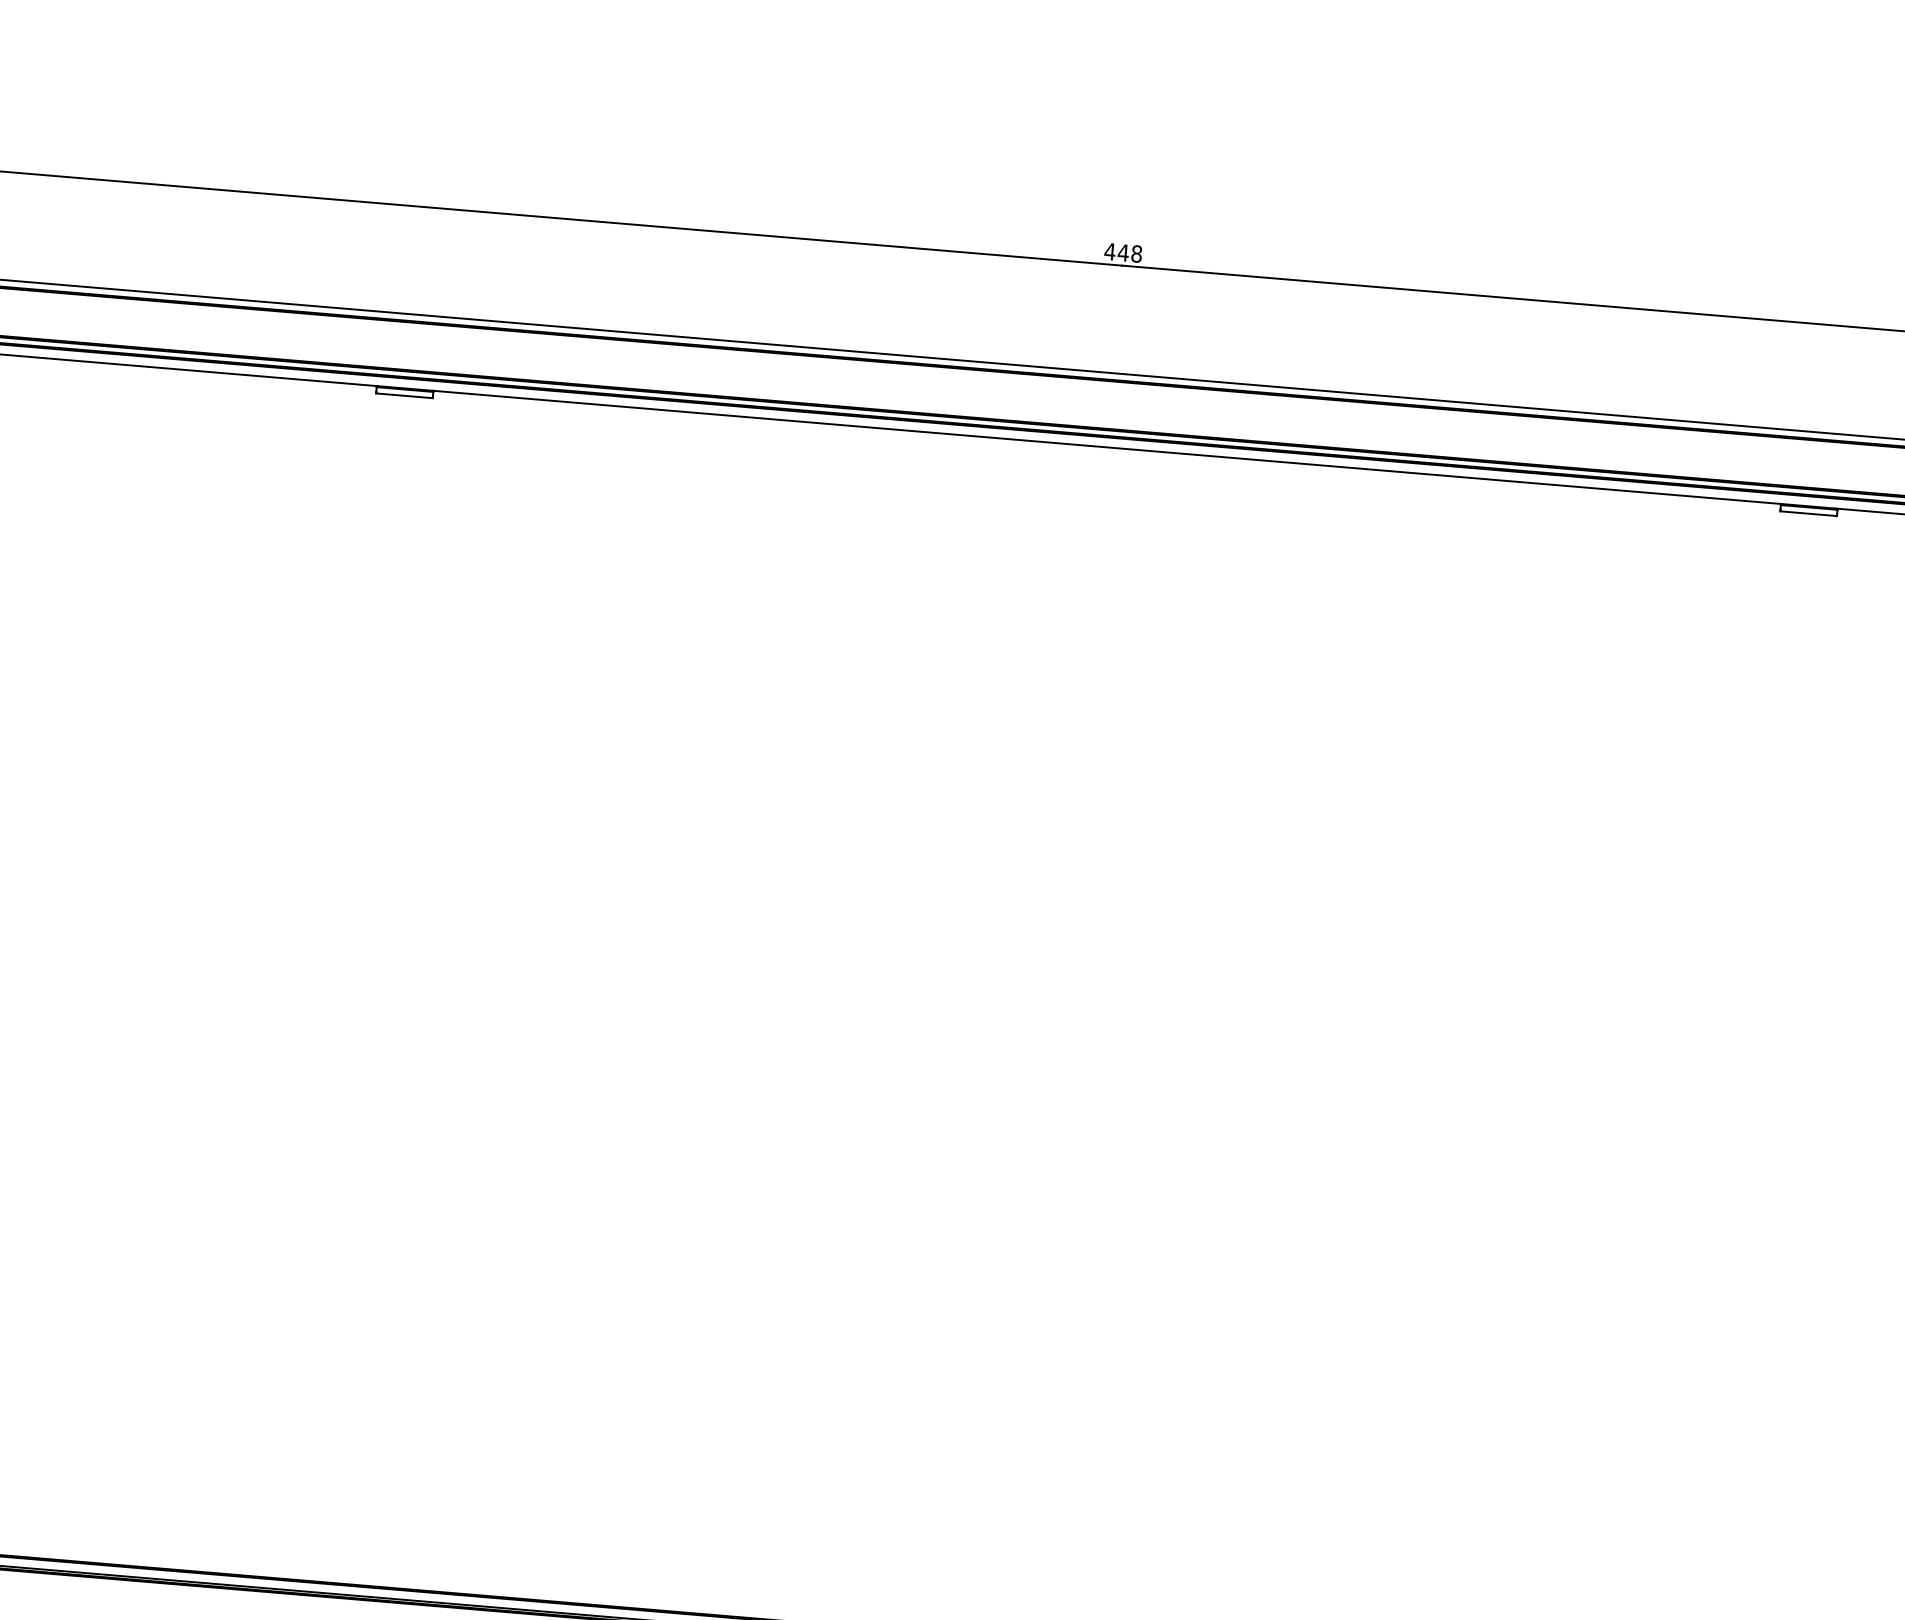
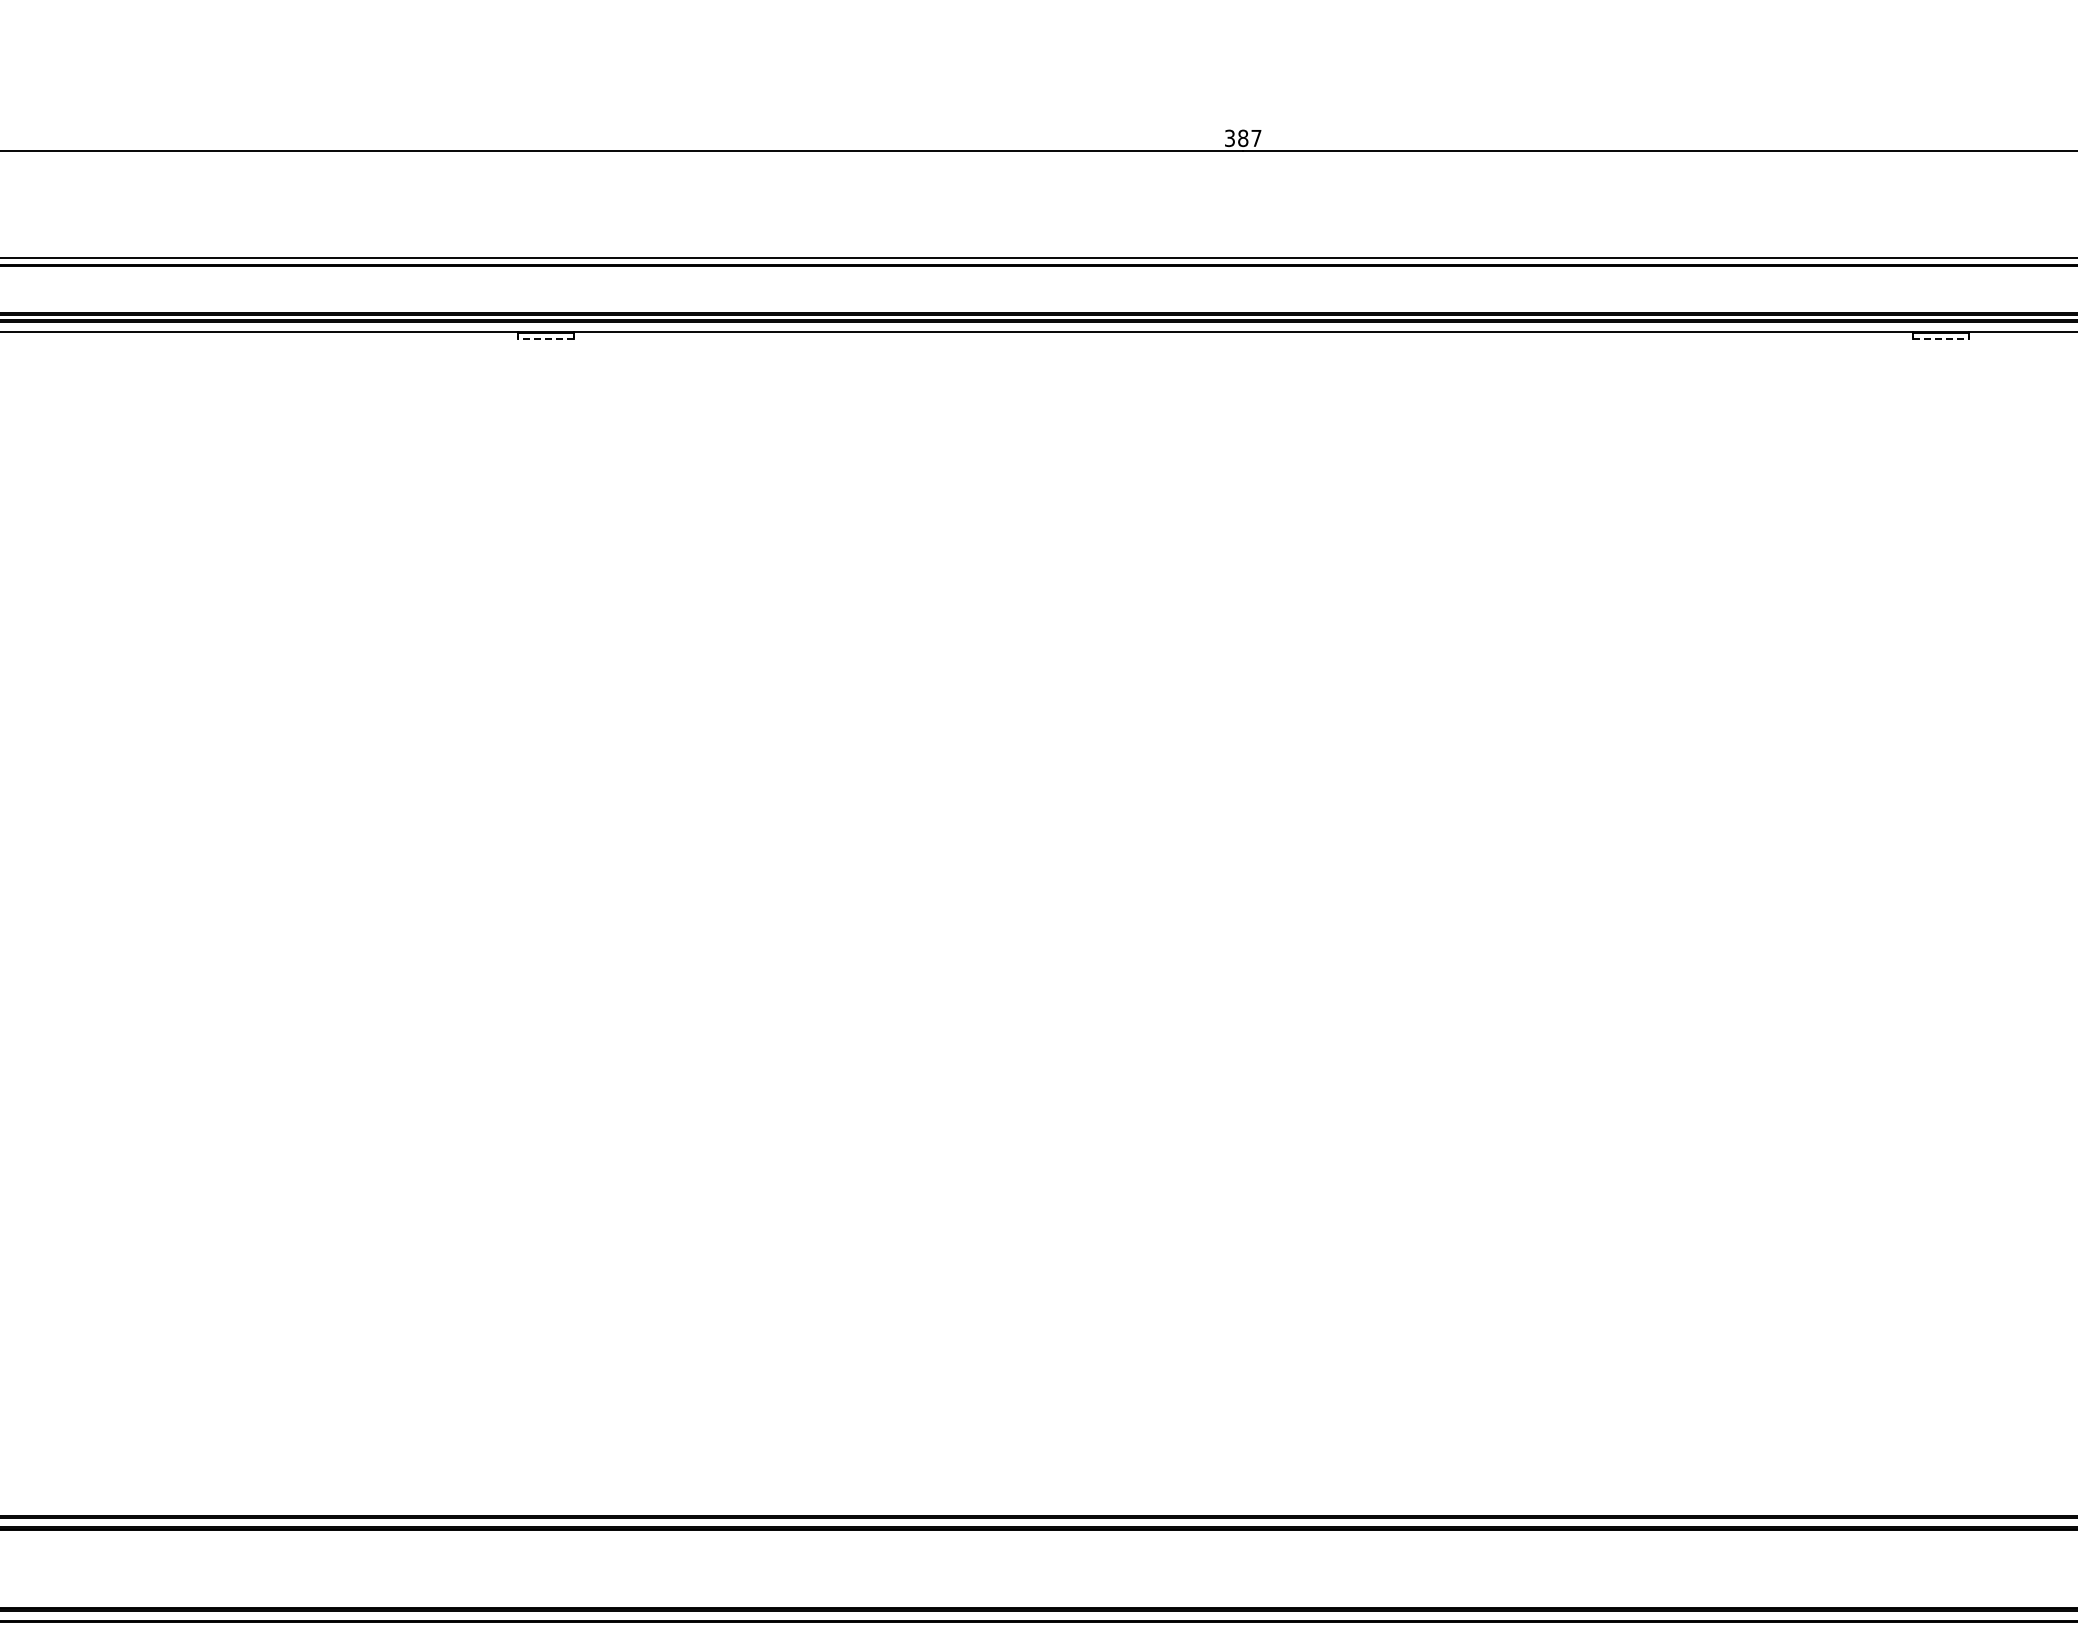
text: (1122, 252) -> (1242, 138), 448 -> 387
line: (404, 395) -> (545, 338), solid -> dashed
line: (1809, 513) -> (1941, 338), solid -> dashed

